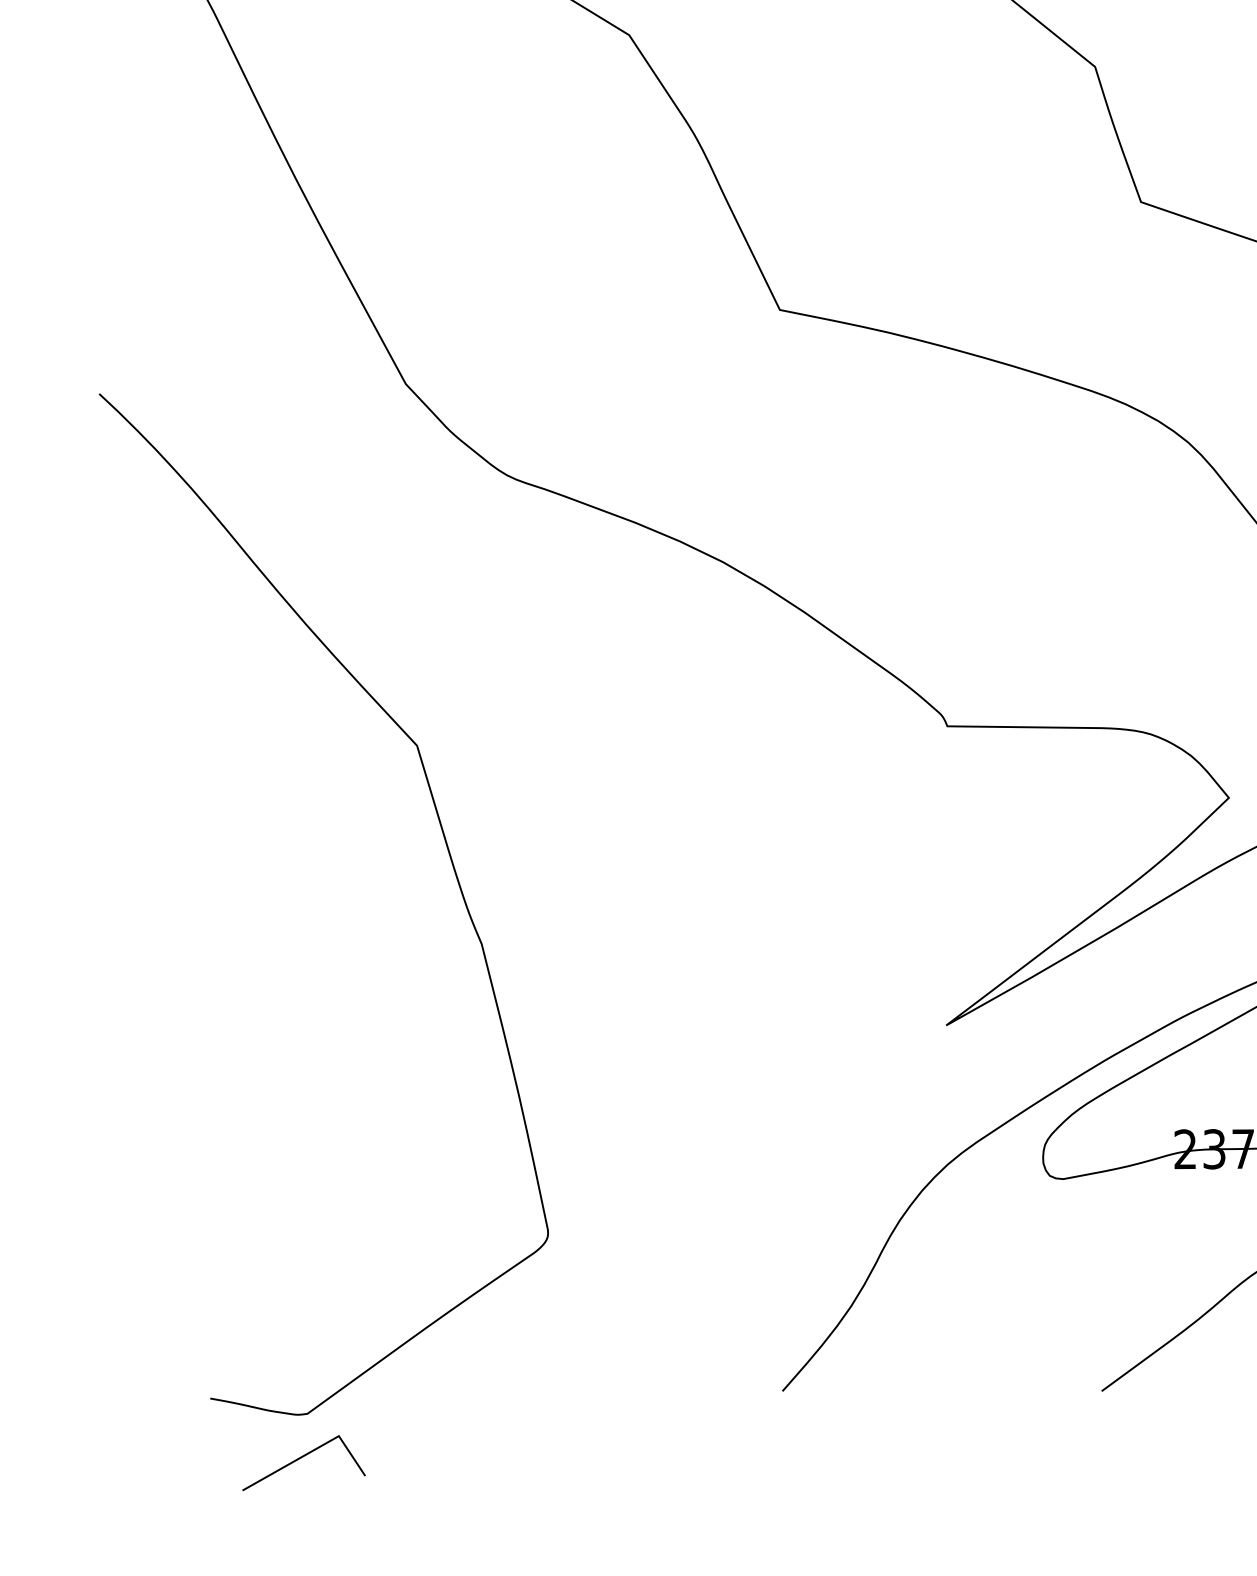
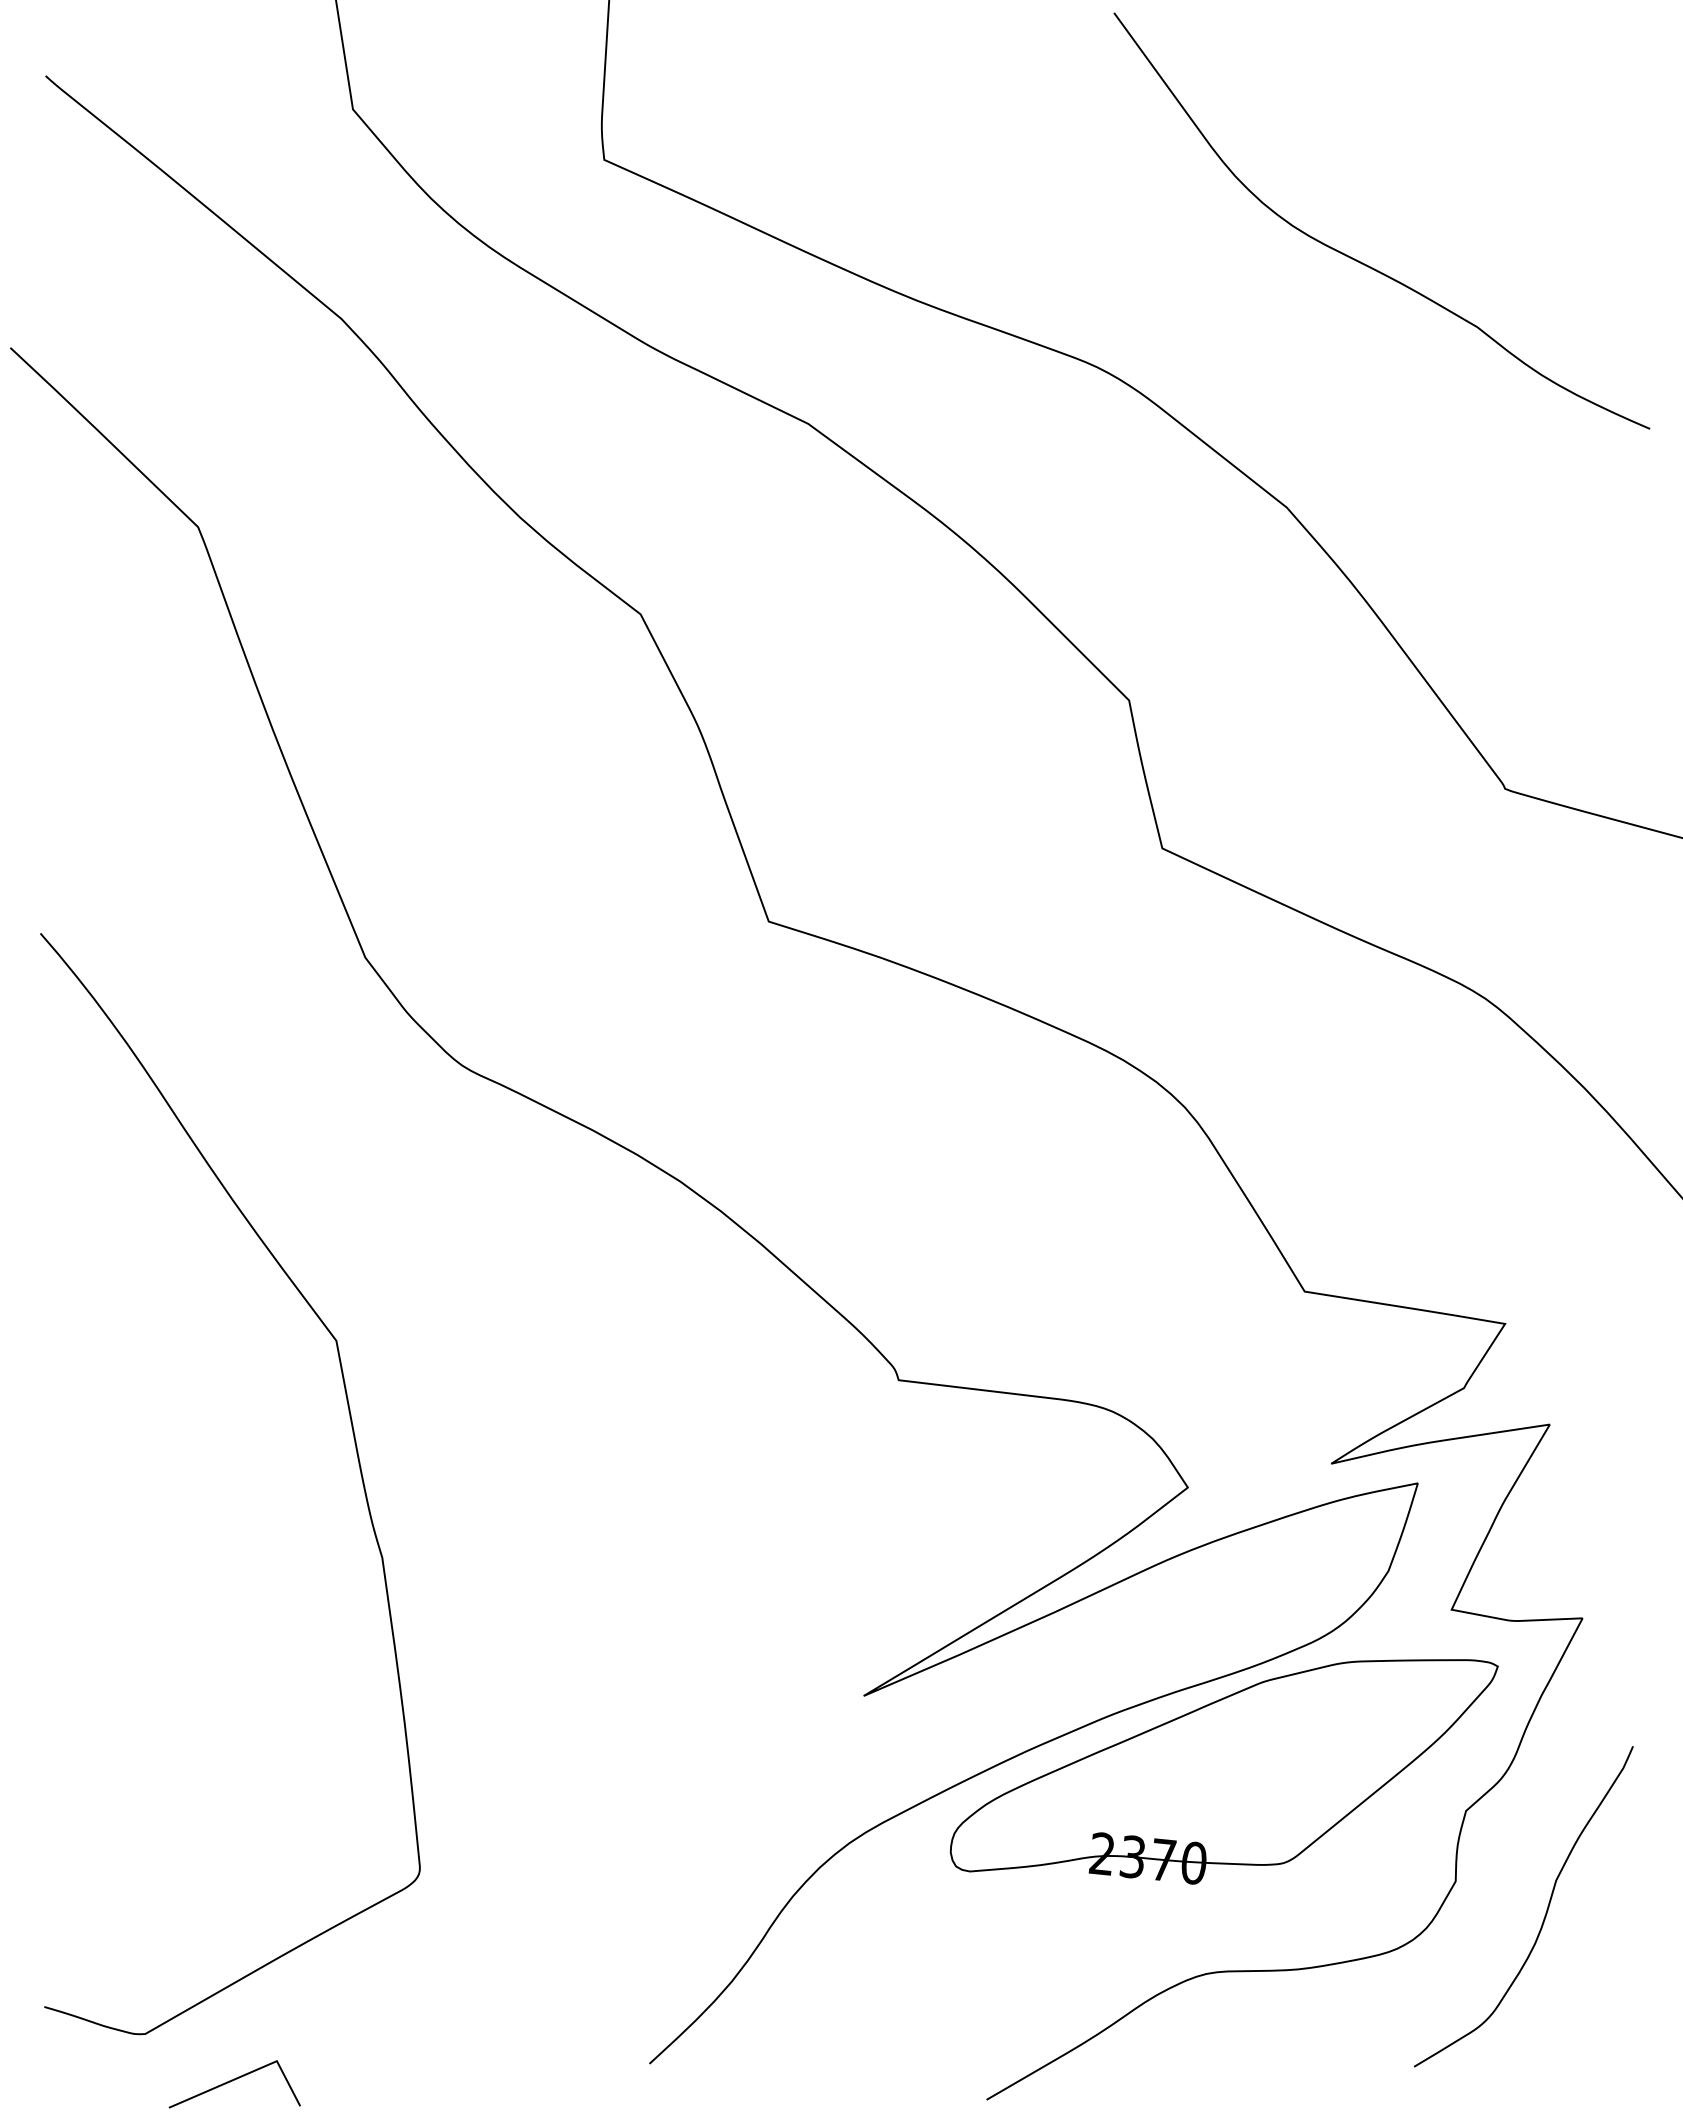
line: (299, 1459) -> (232, 2081), moved

